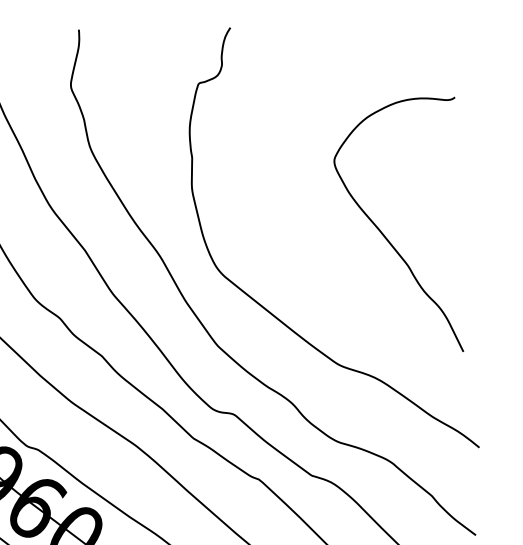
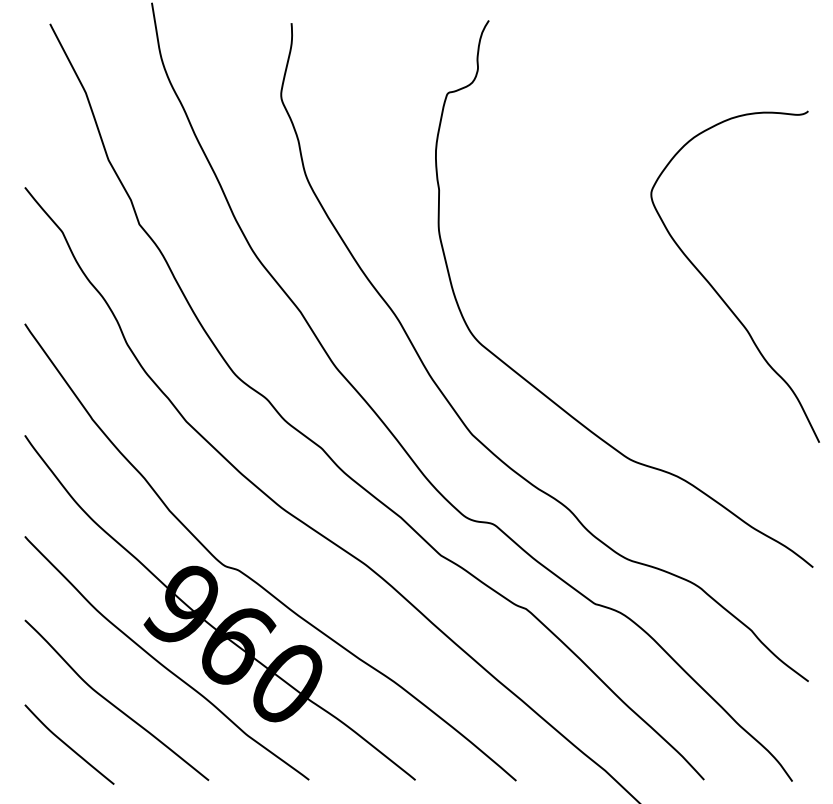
curve: (385, 235) -> (717, 291), moved

